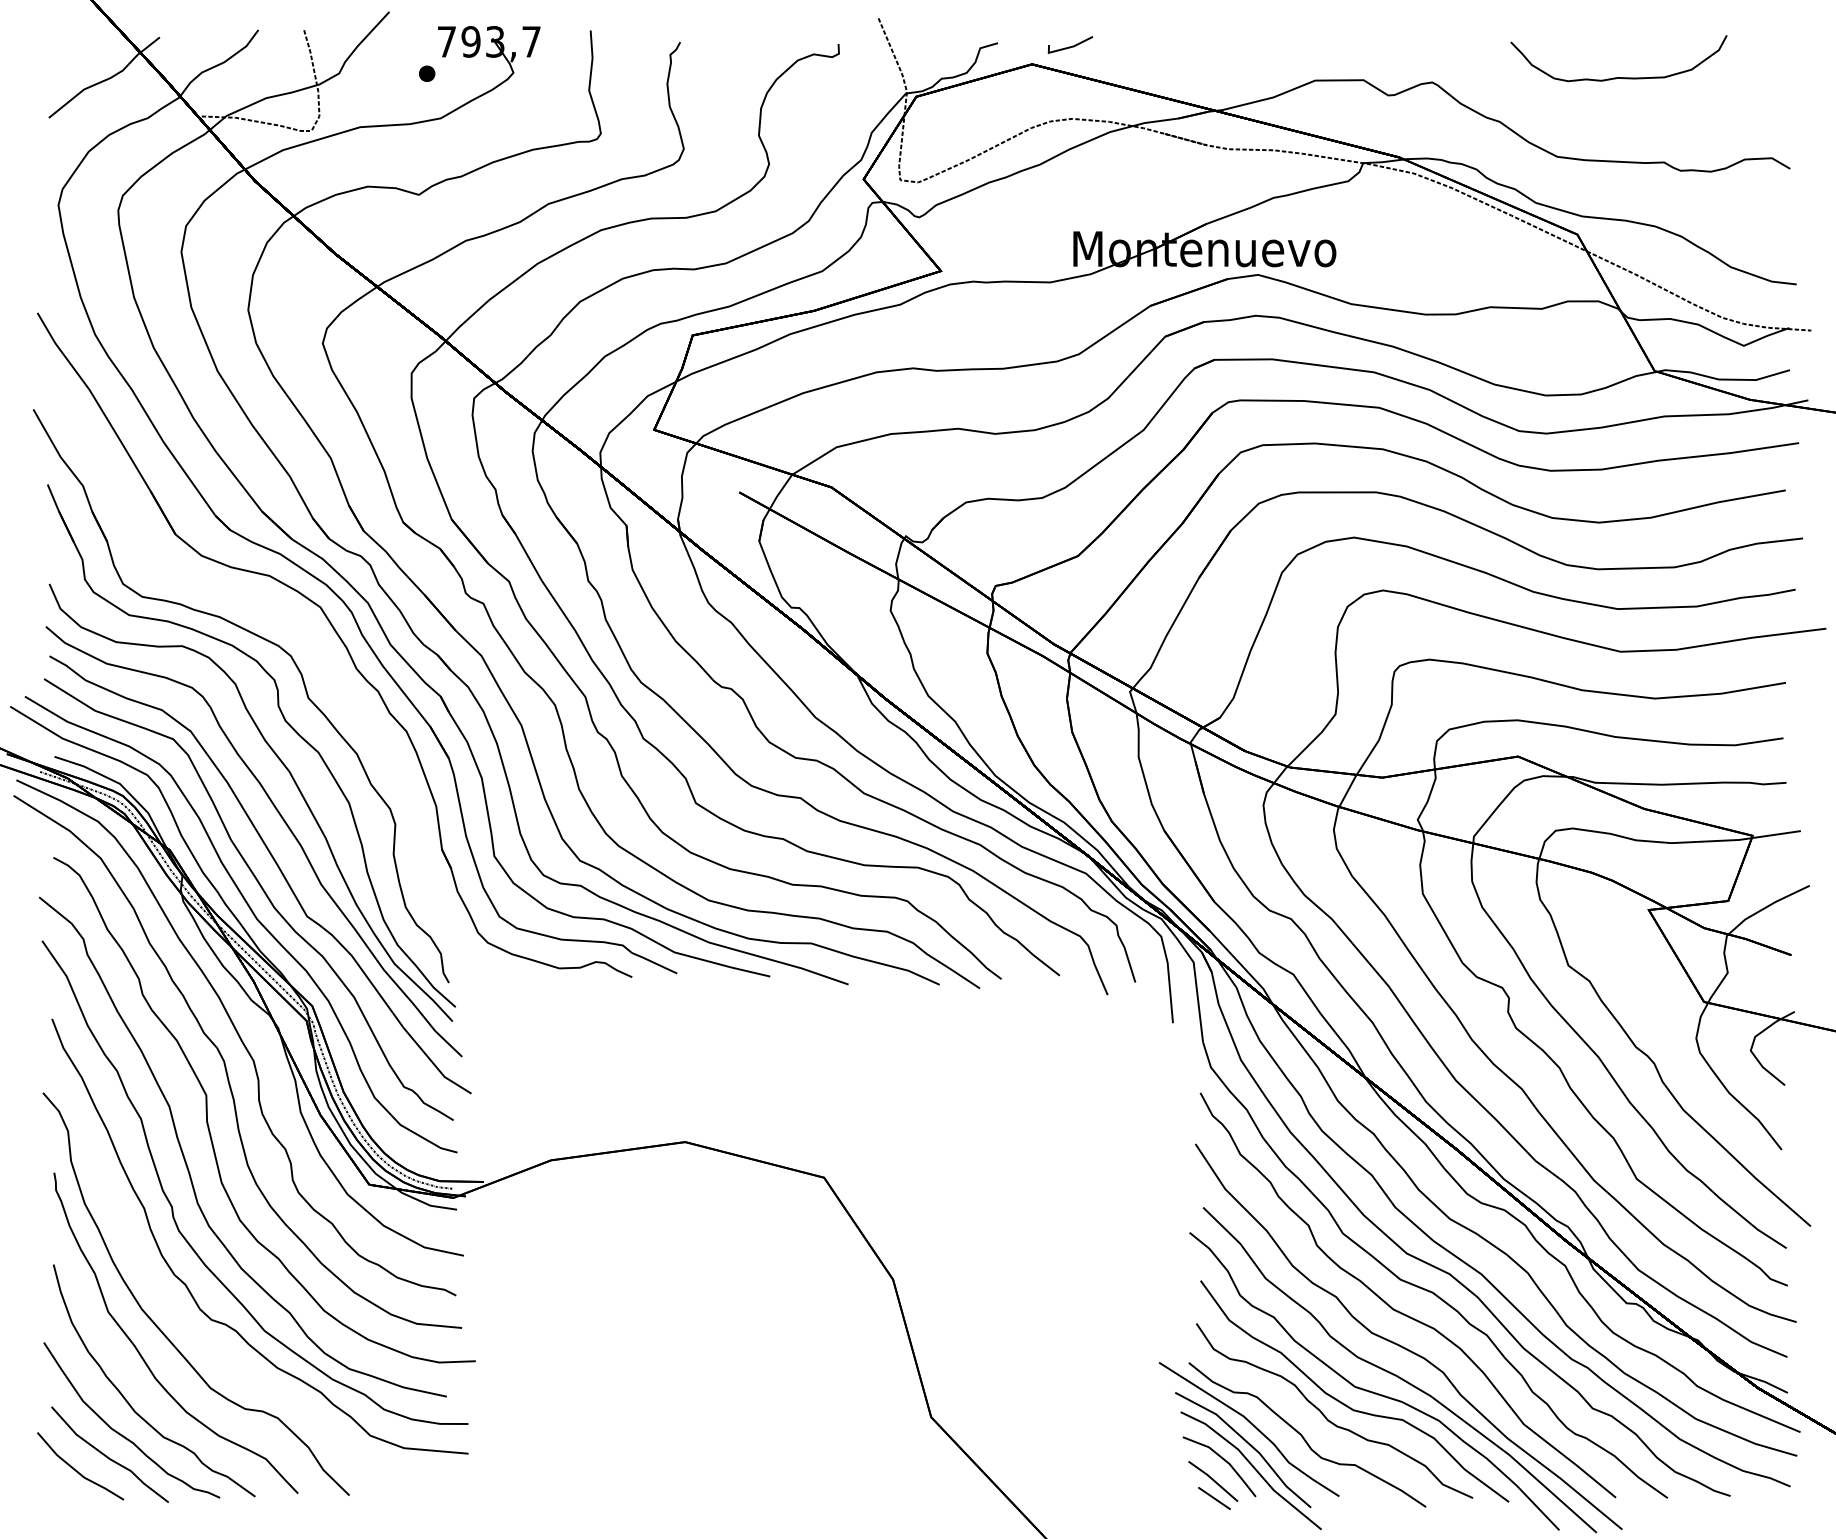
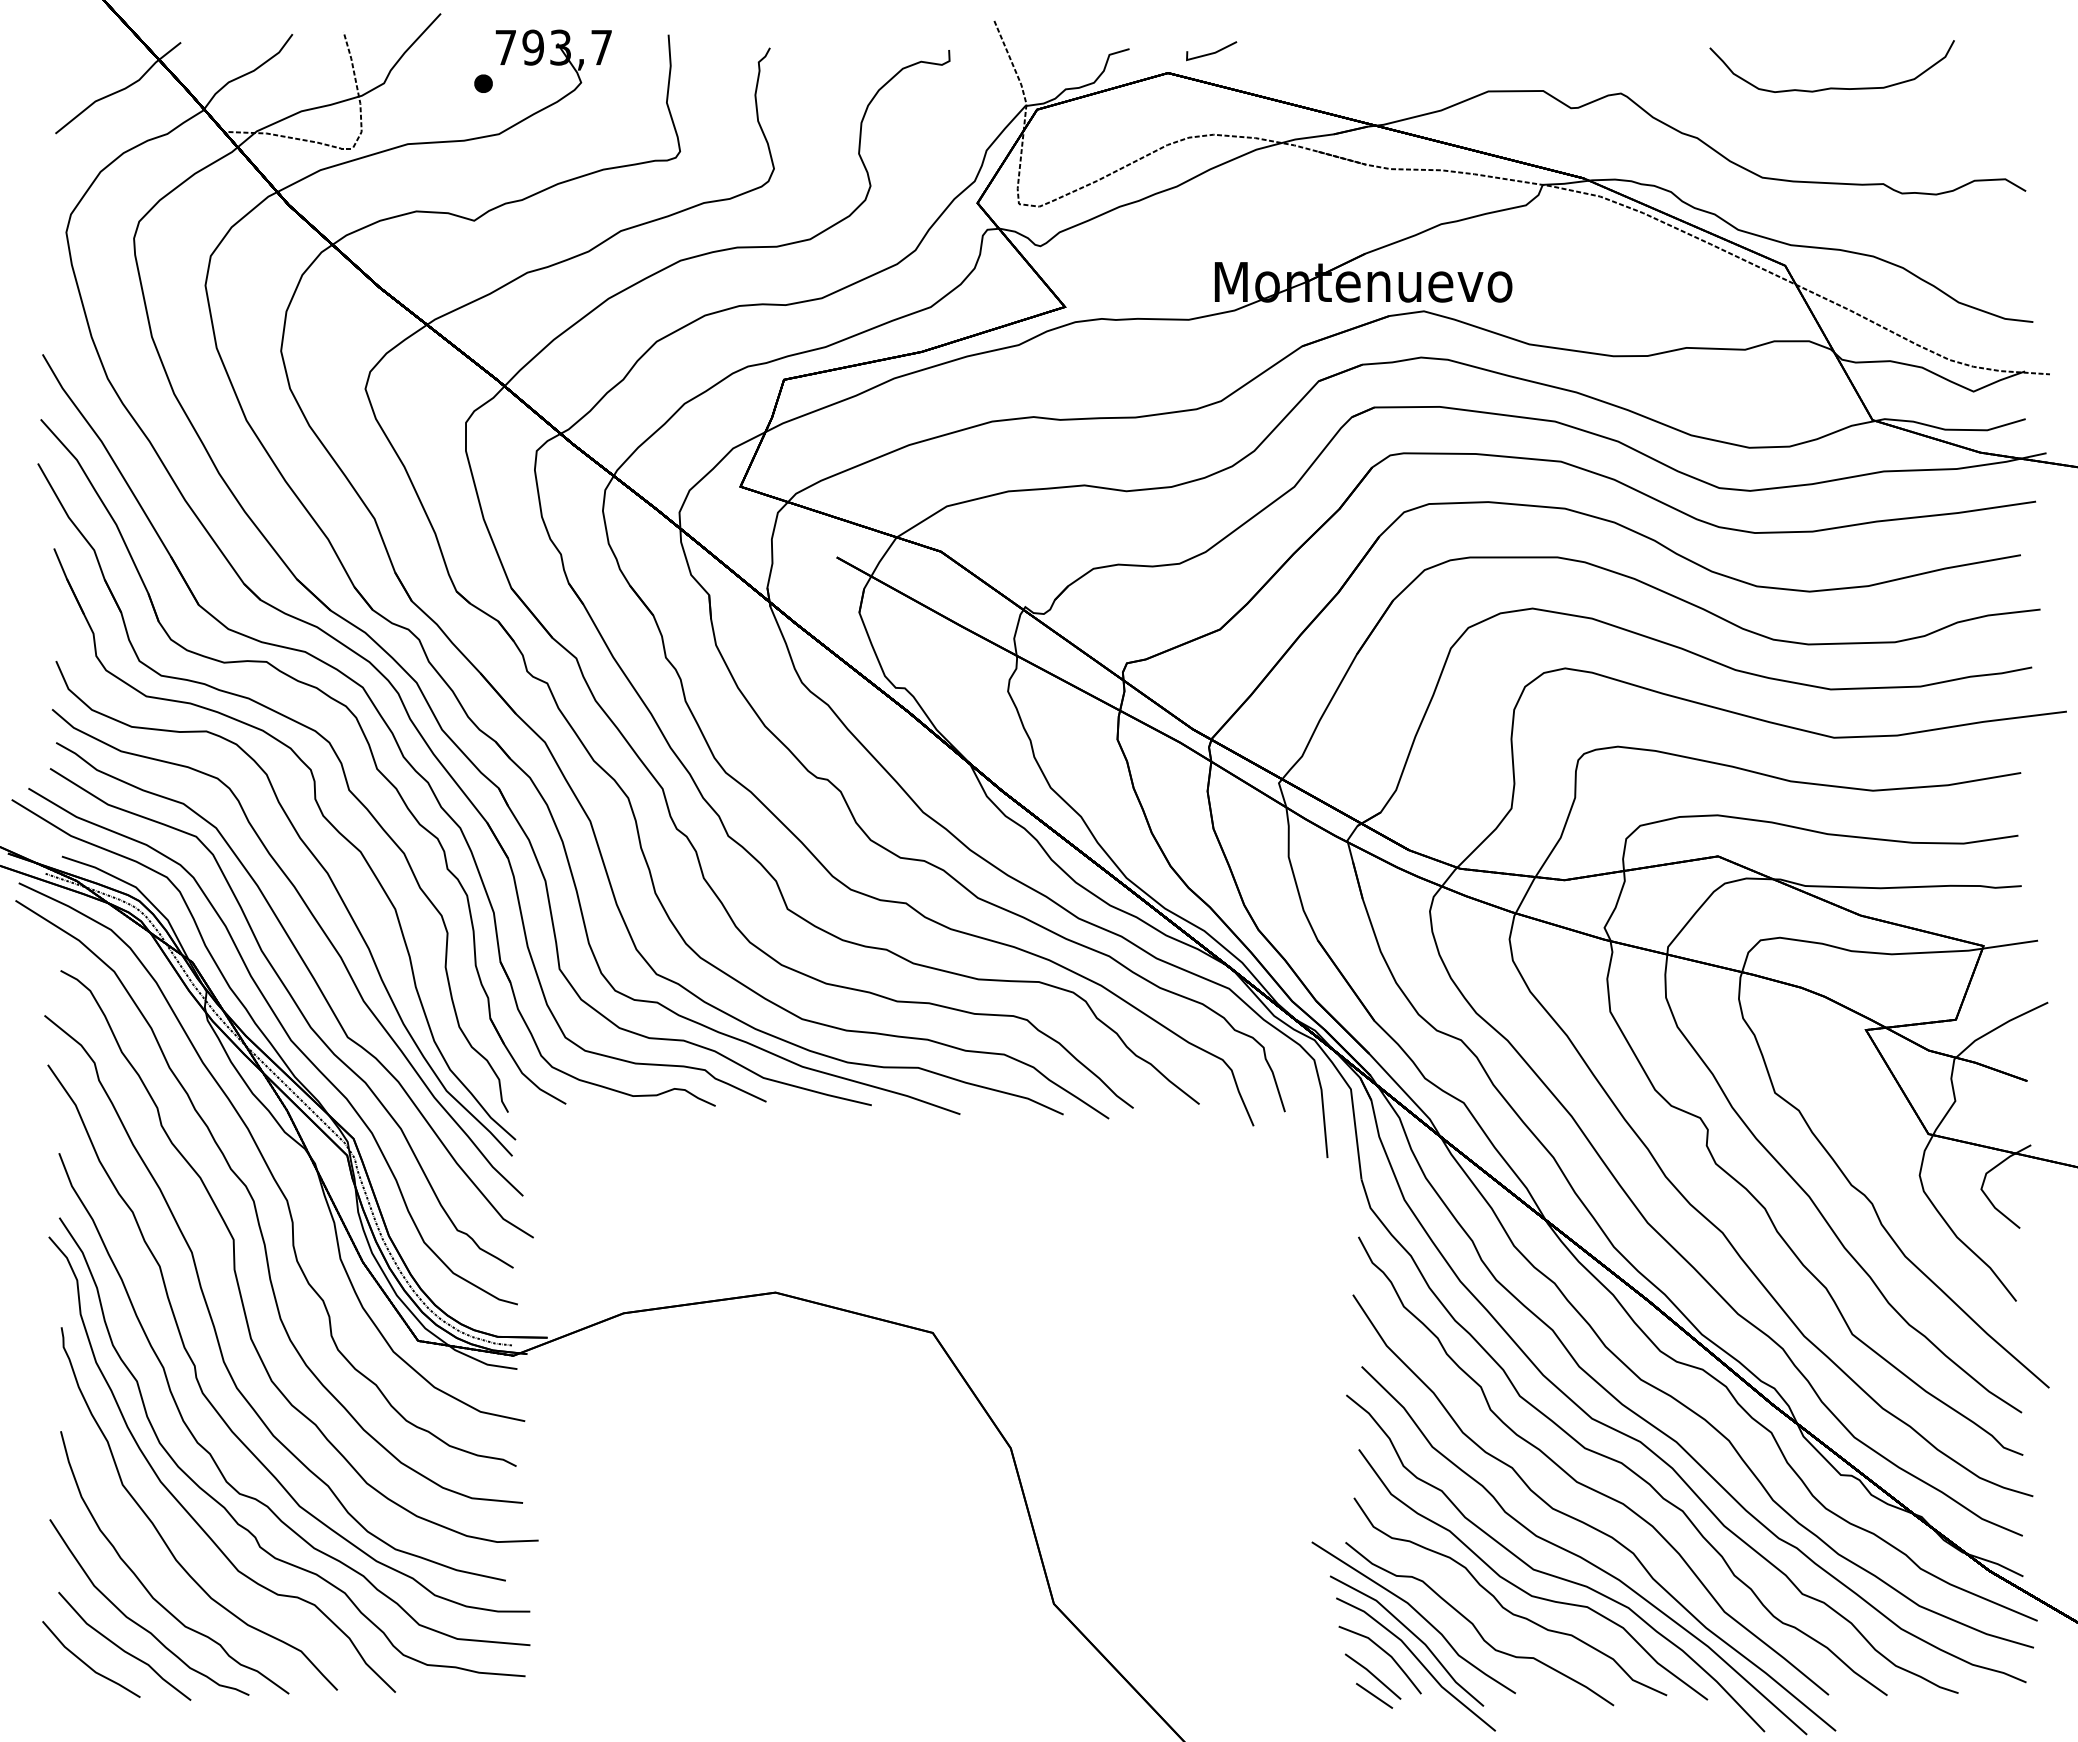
part: (319, 646) -> (361, 731), added
curve: (200, 1333) -> (227, 1509), added

